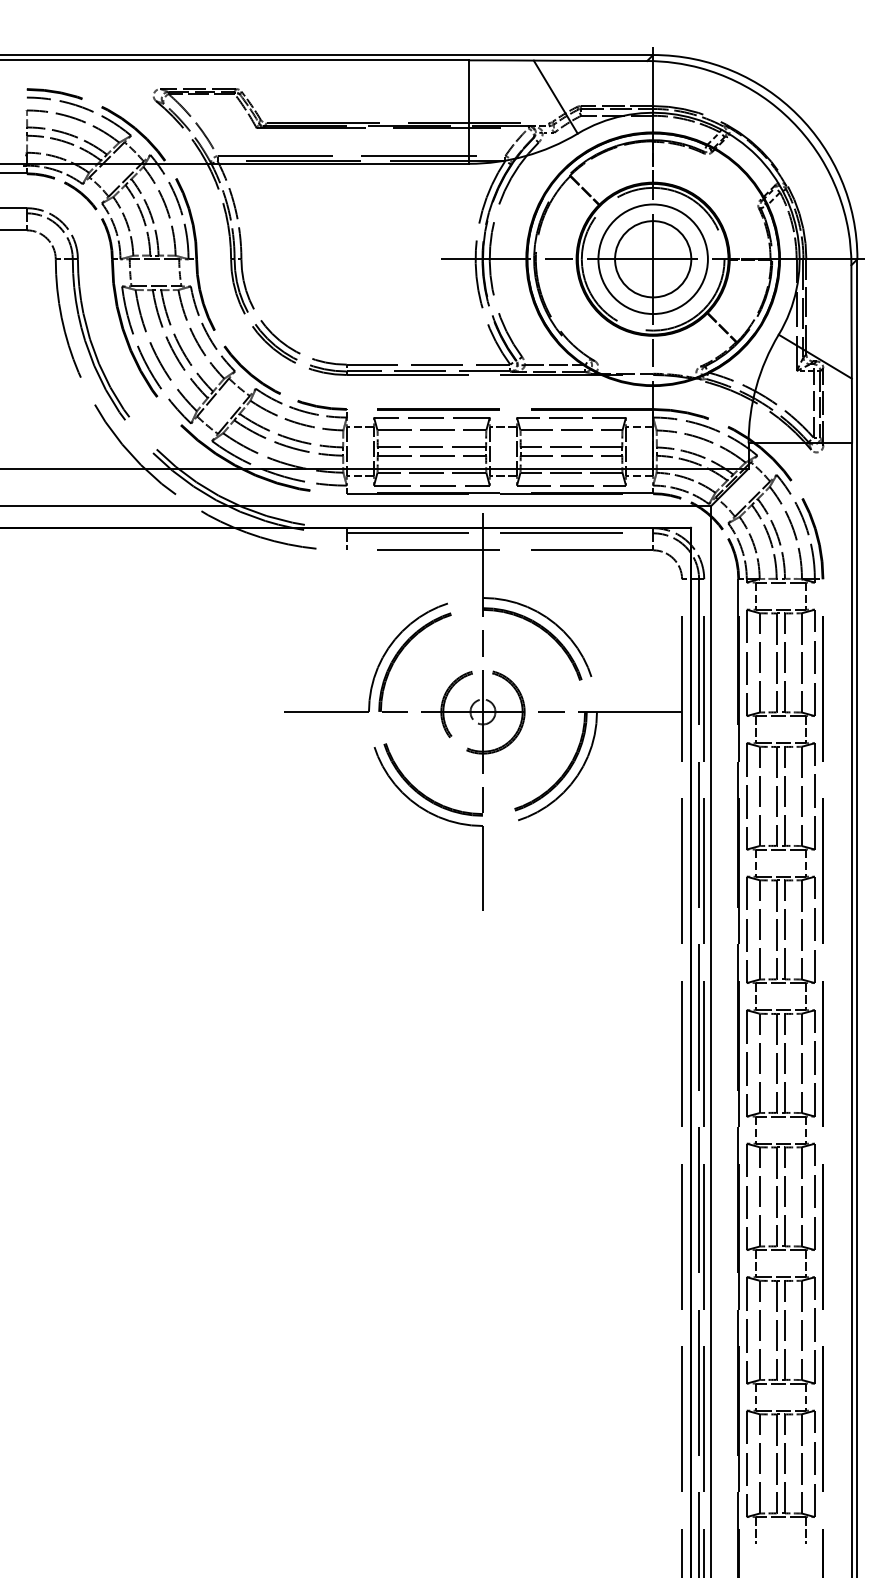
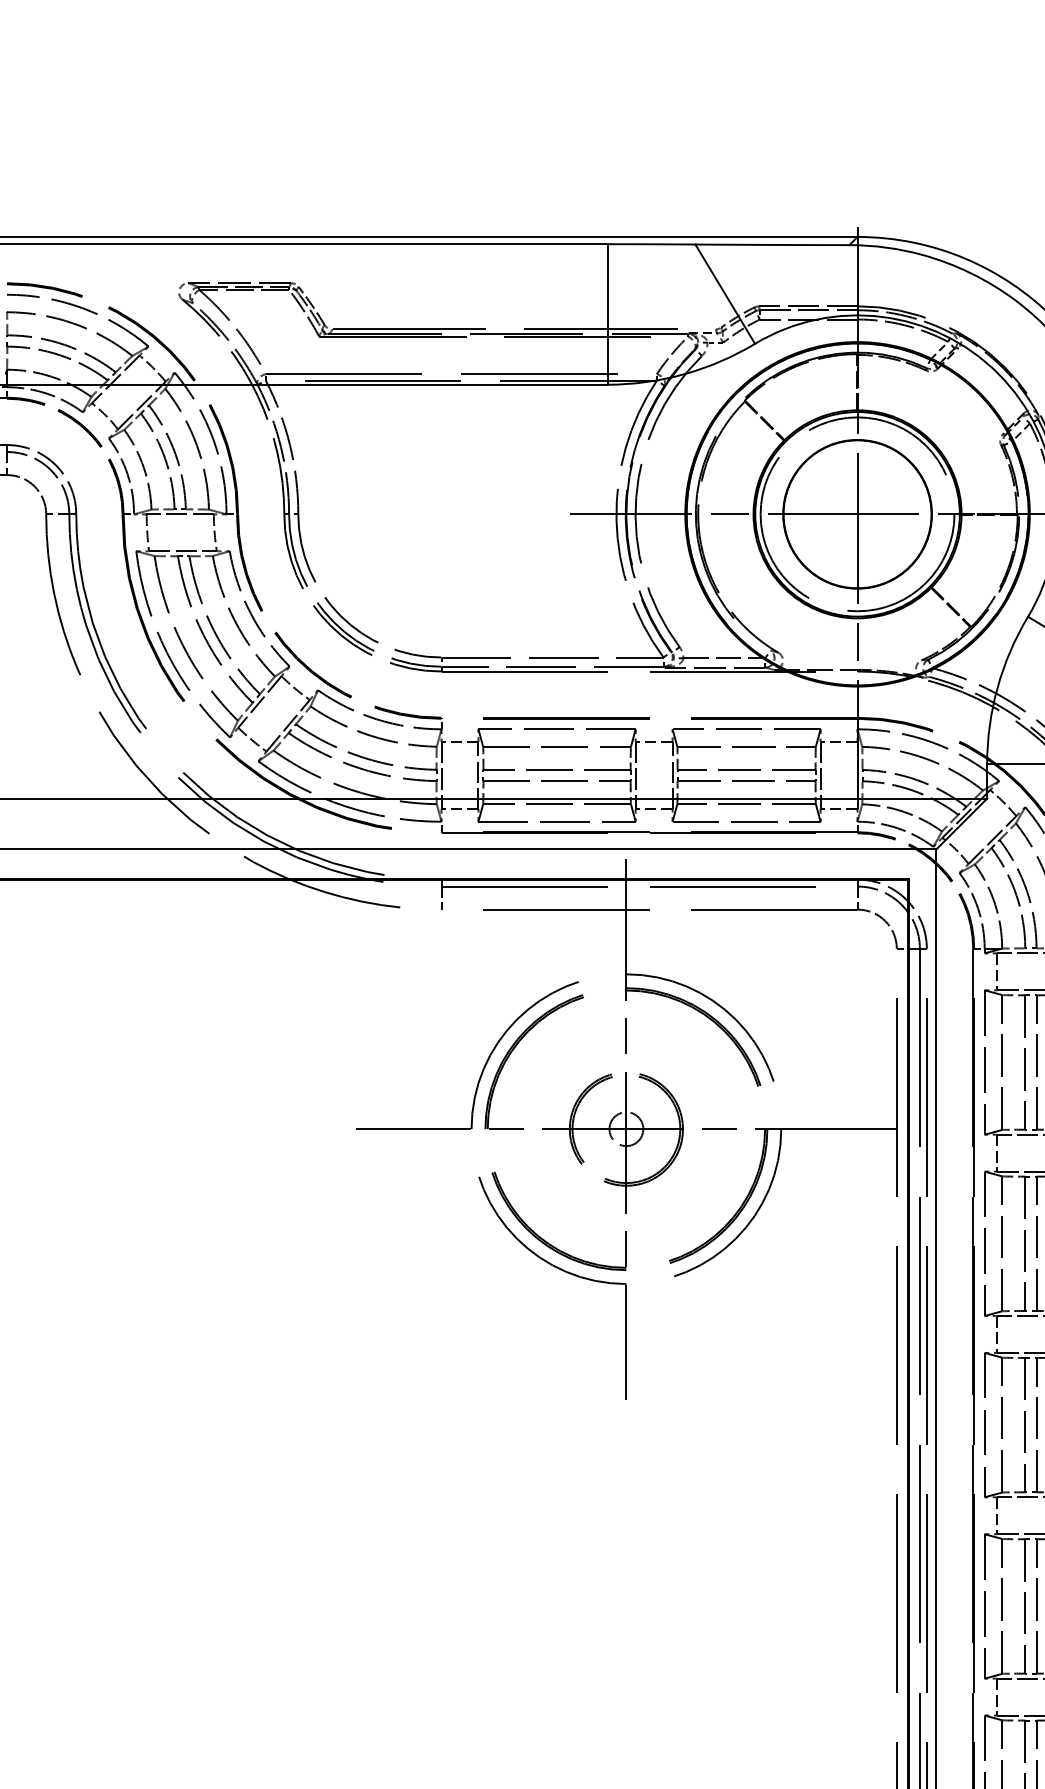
circle: (652, 258) -> (856, 513), size x1.43

